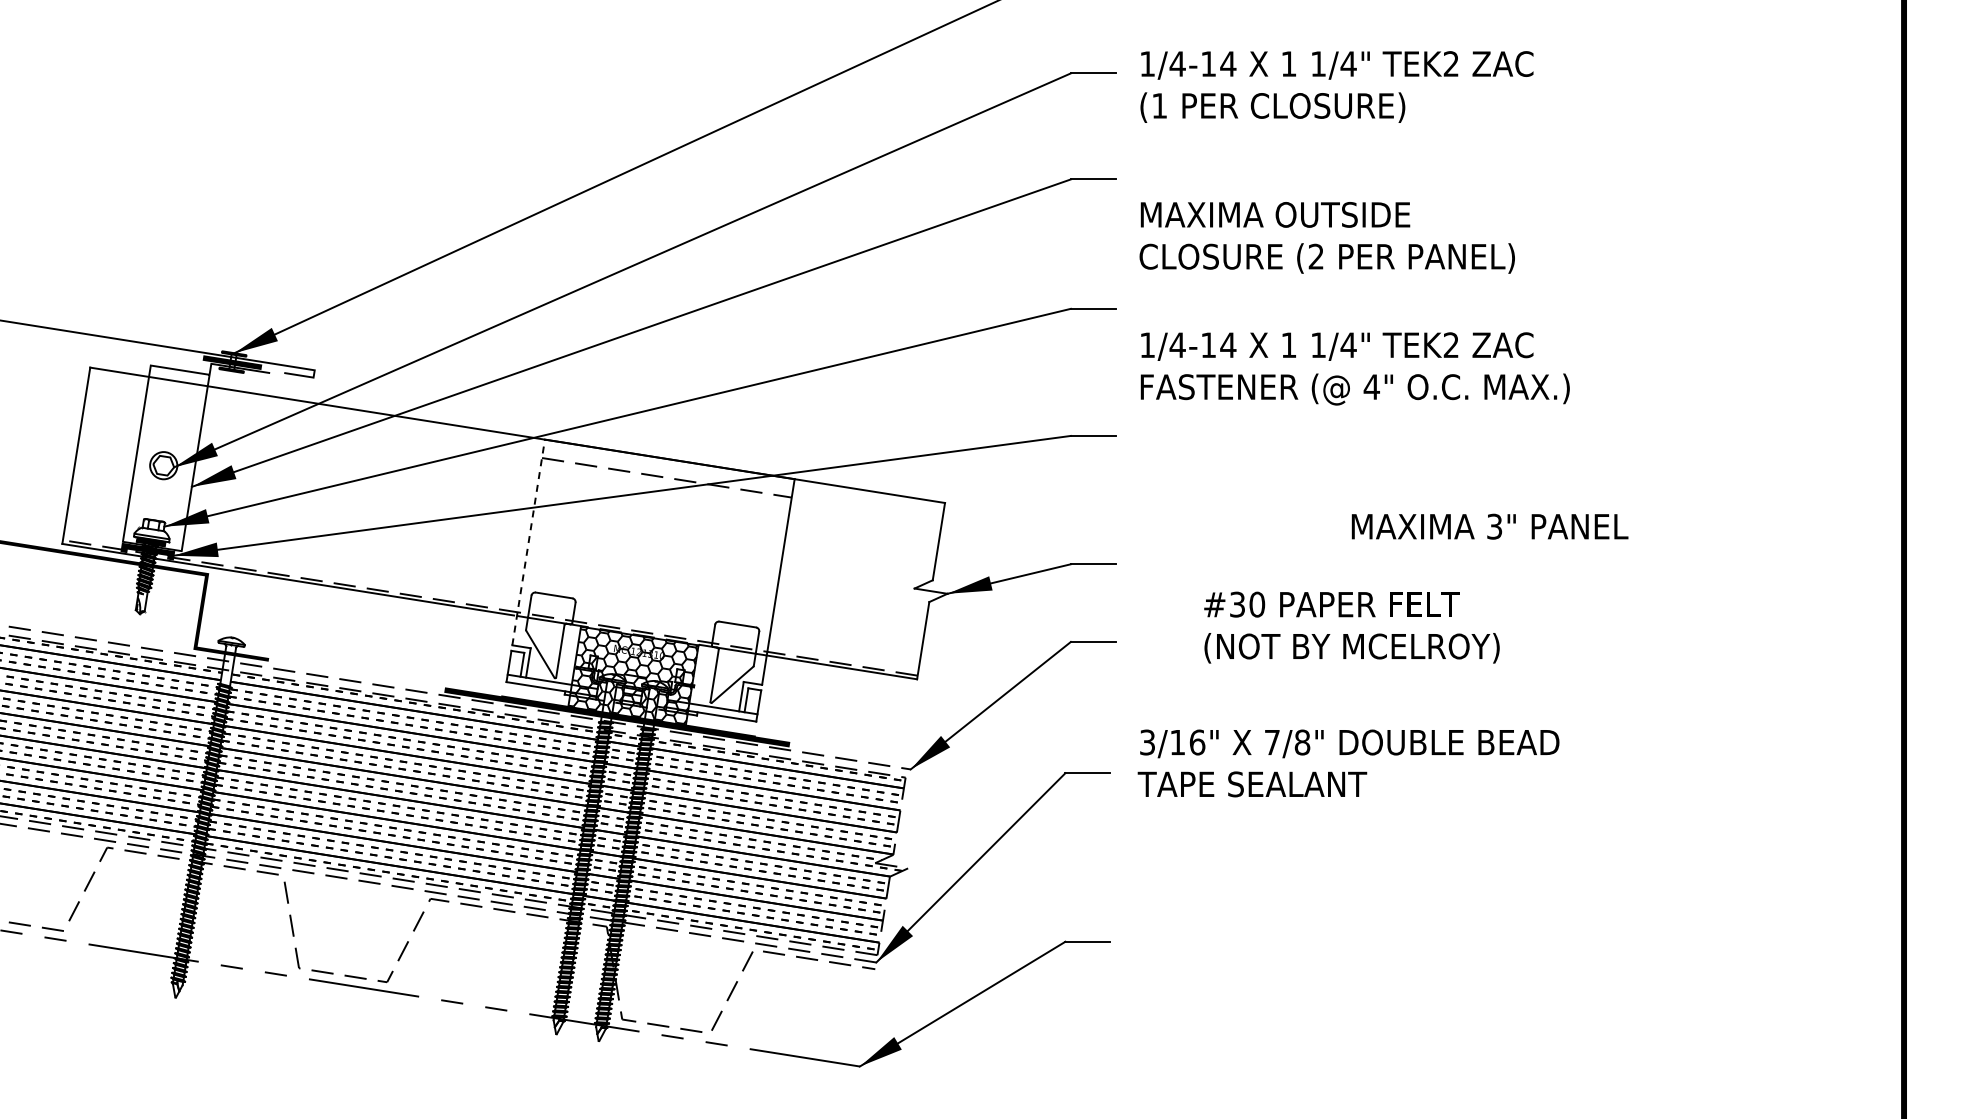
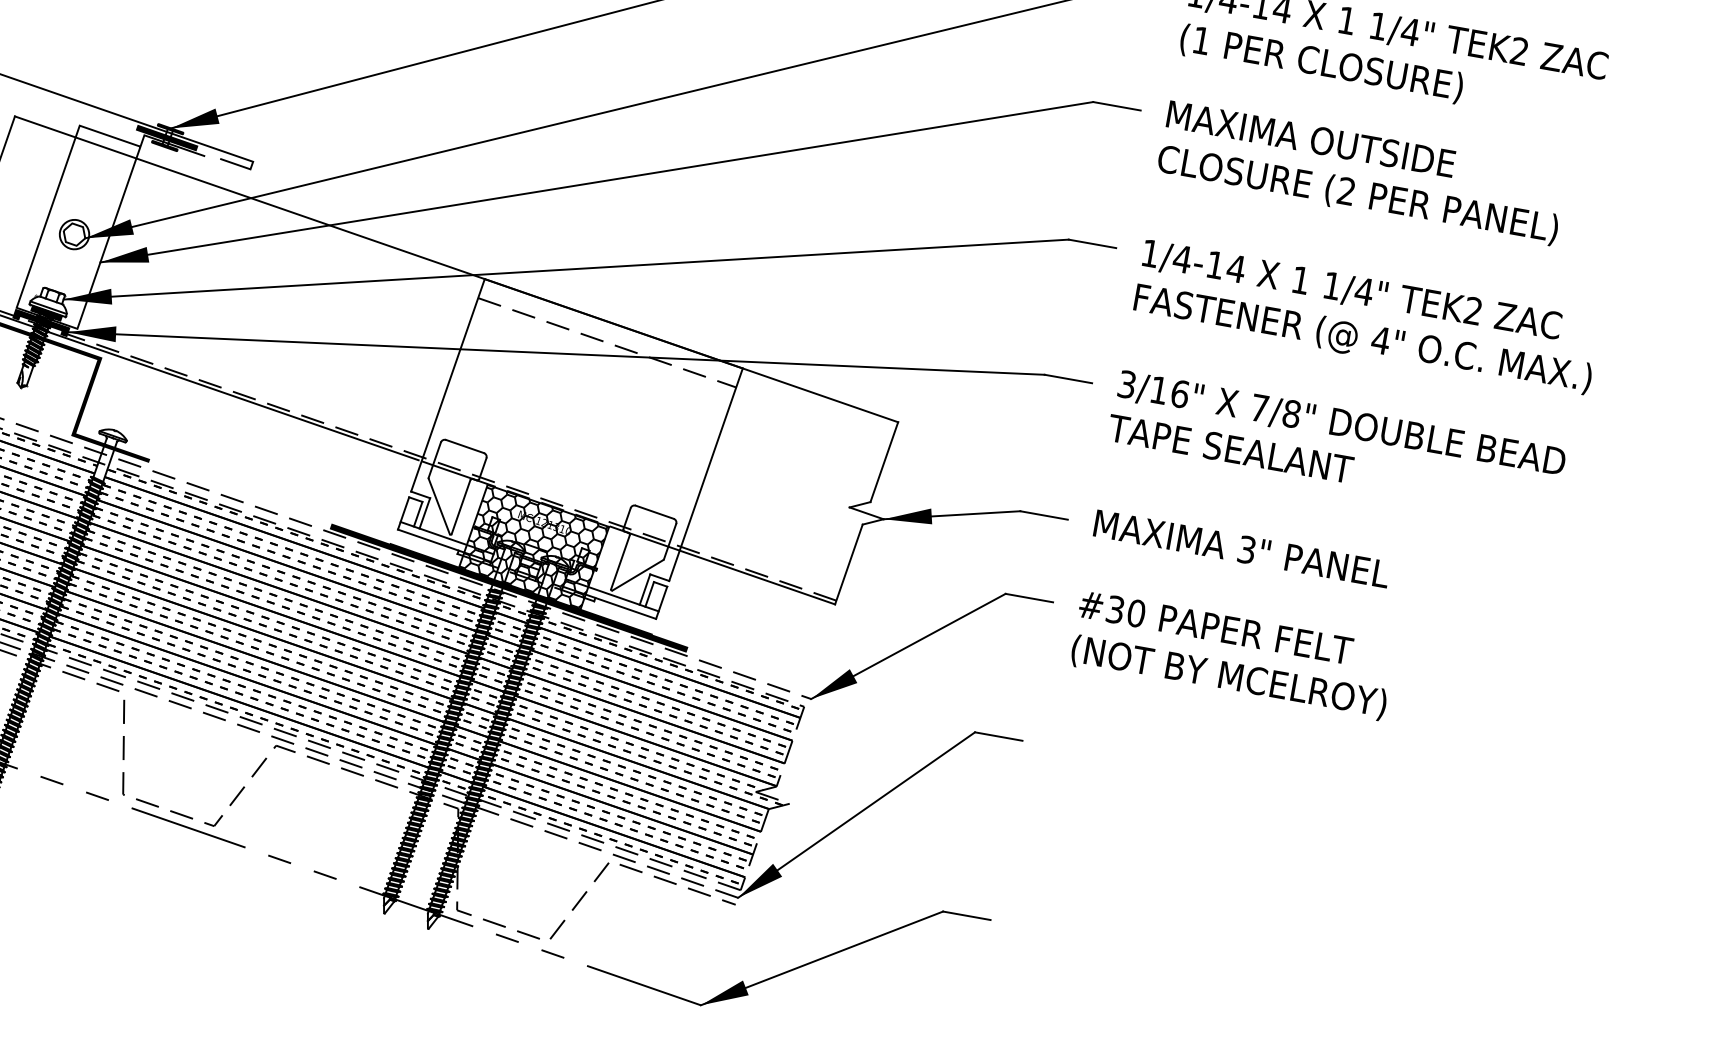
text: (1326, 237) -> (1361, 172), moved
text: (1354, 368) -> (1366, 317), moved
text: (1489, 526) -> (1241, 548), moved
line: (528, 541) -> (447, 384), dashed -> solid
text: (1351, 627) -> (1232, 655), moved
text: (1348, 763) -> (1336, 444), moved

